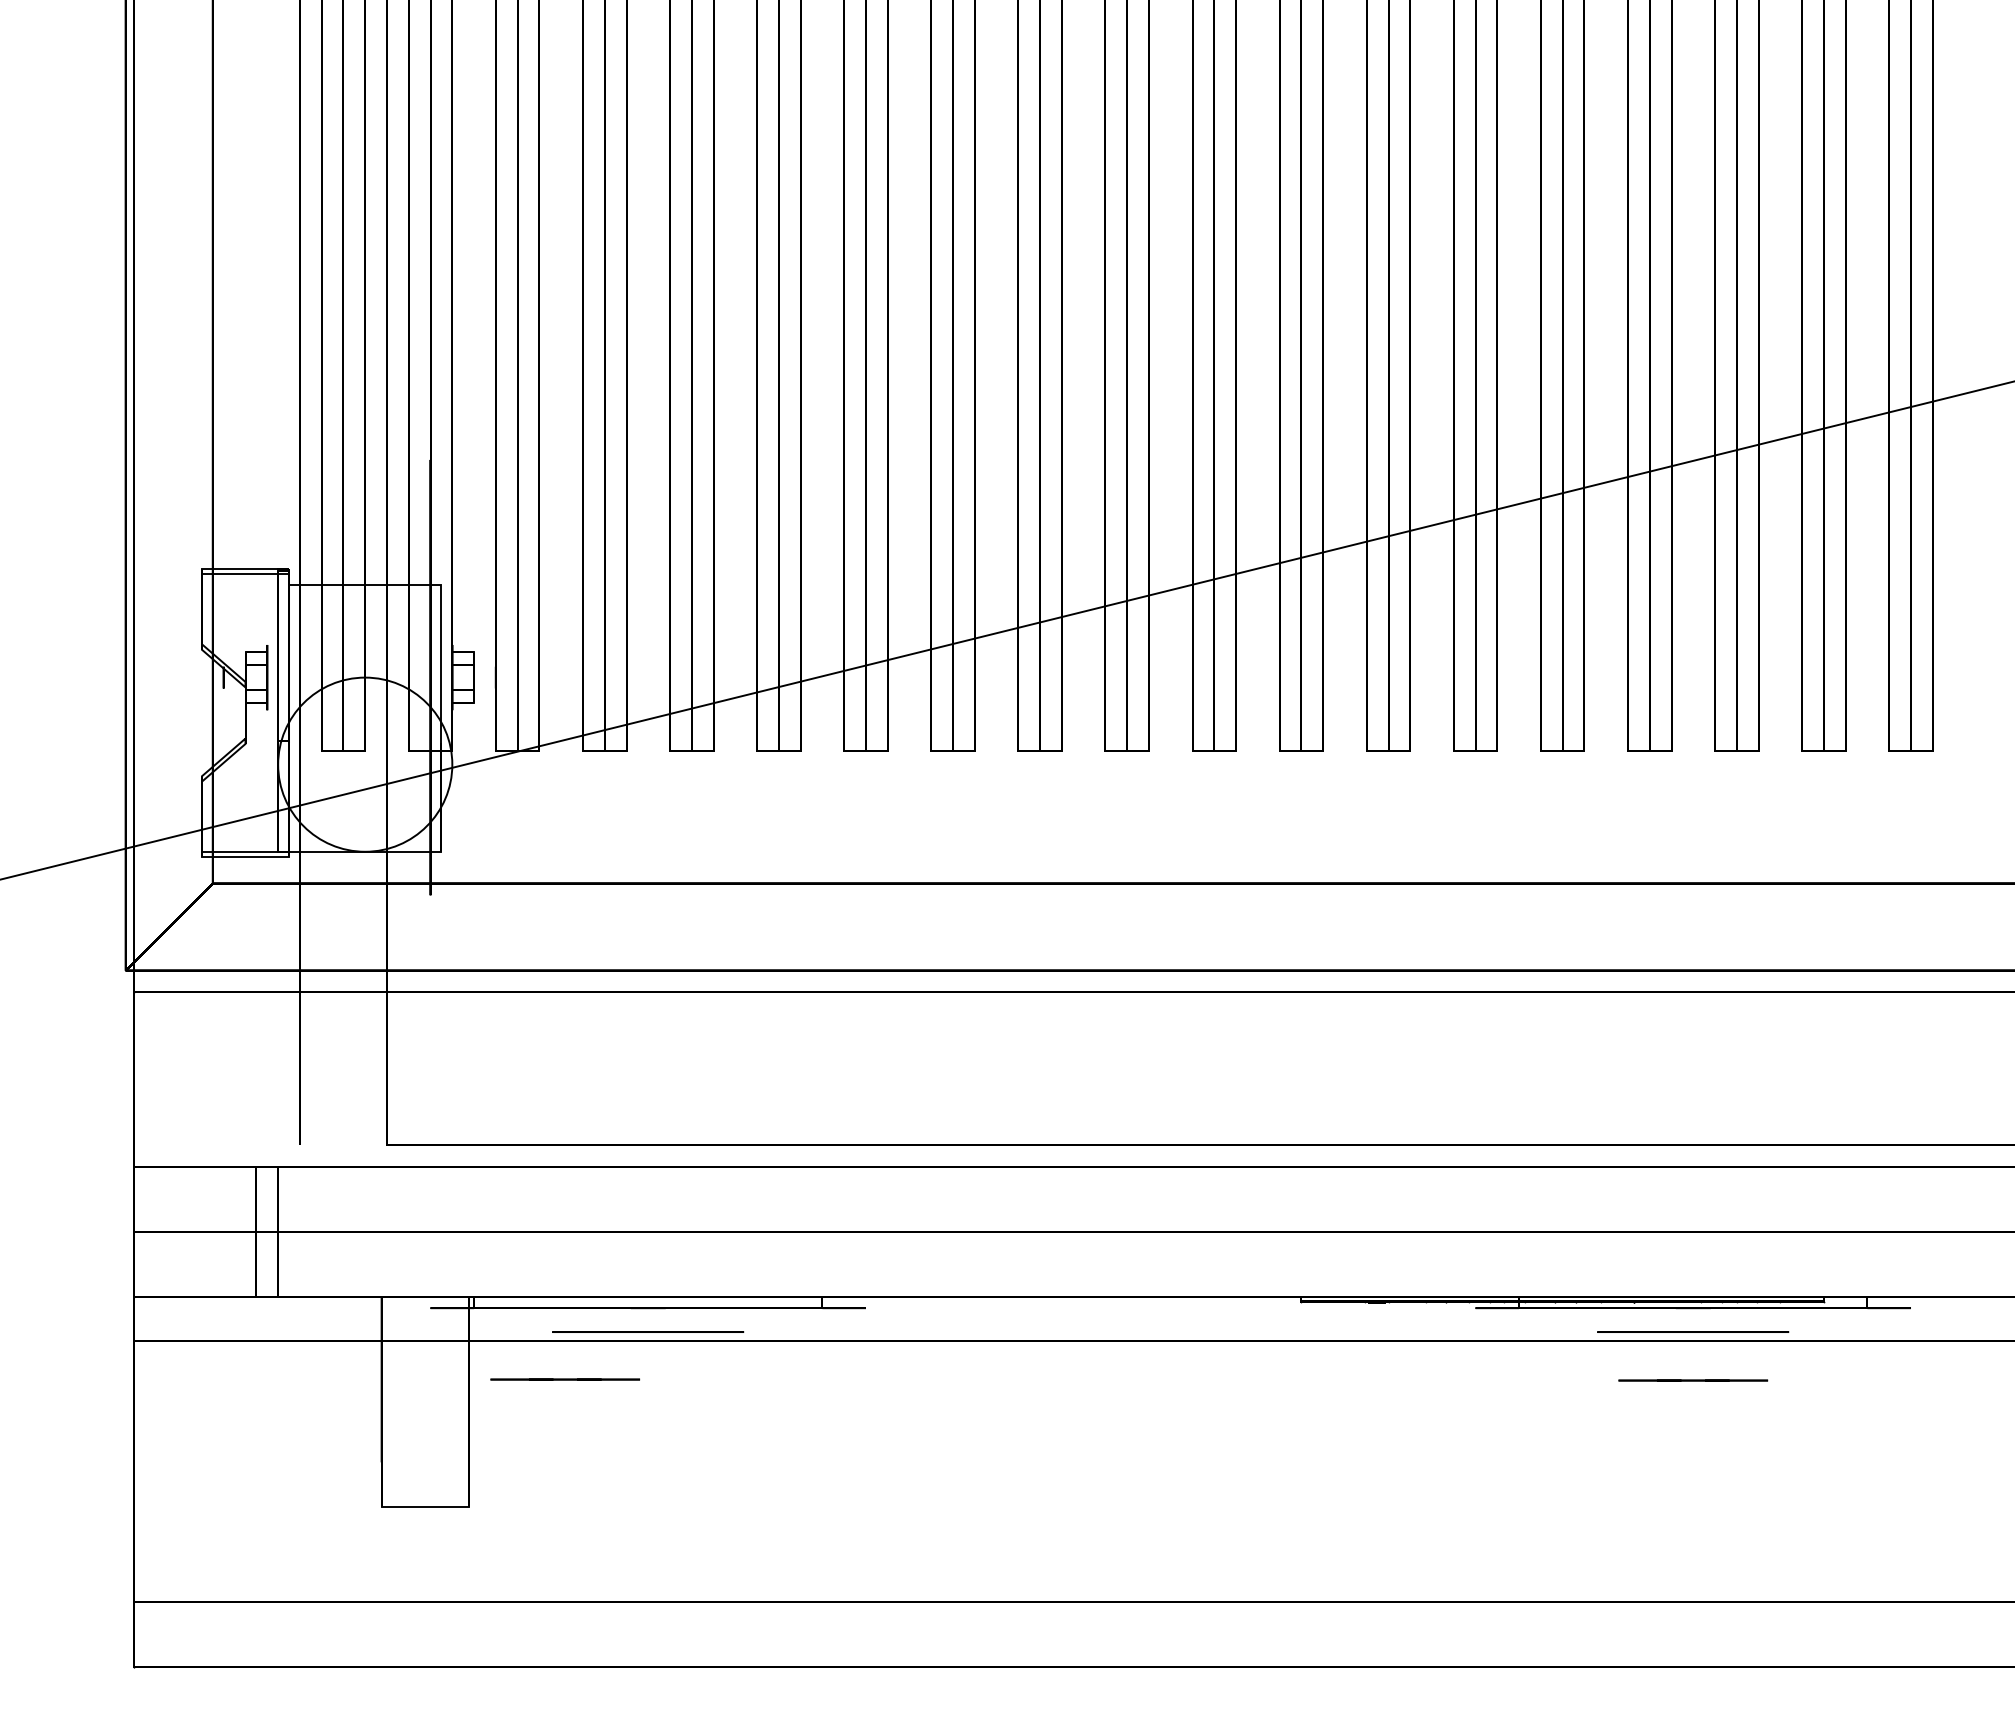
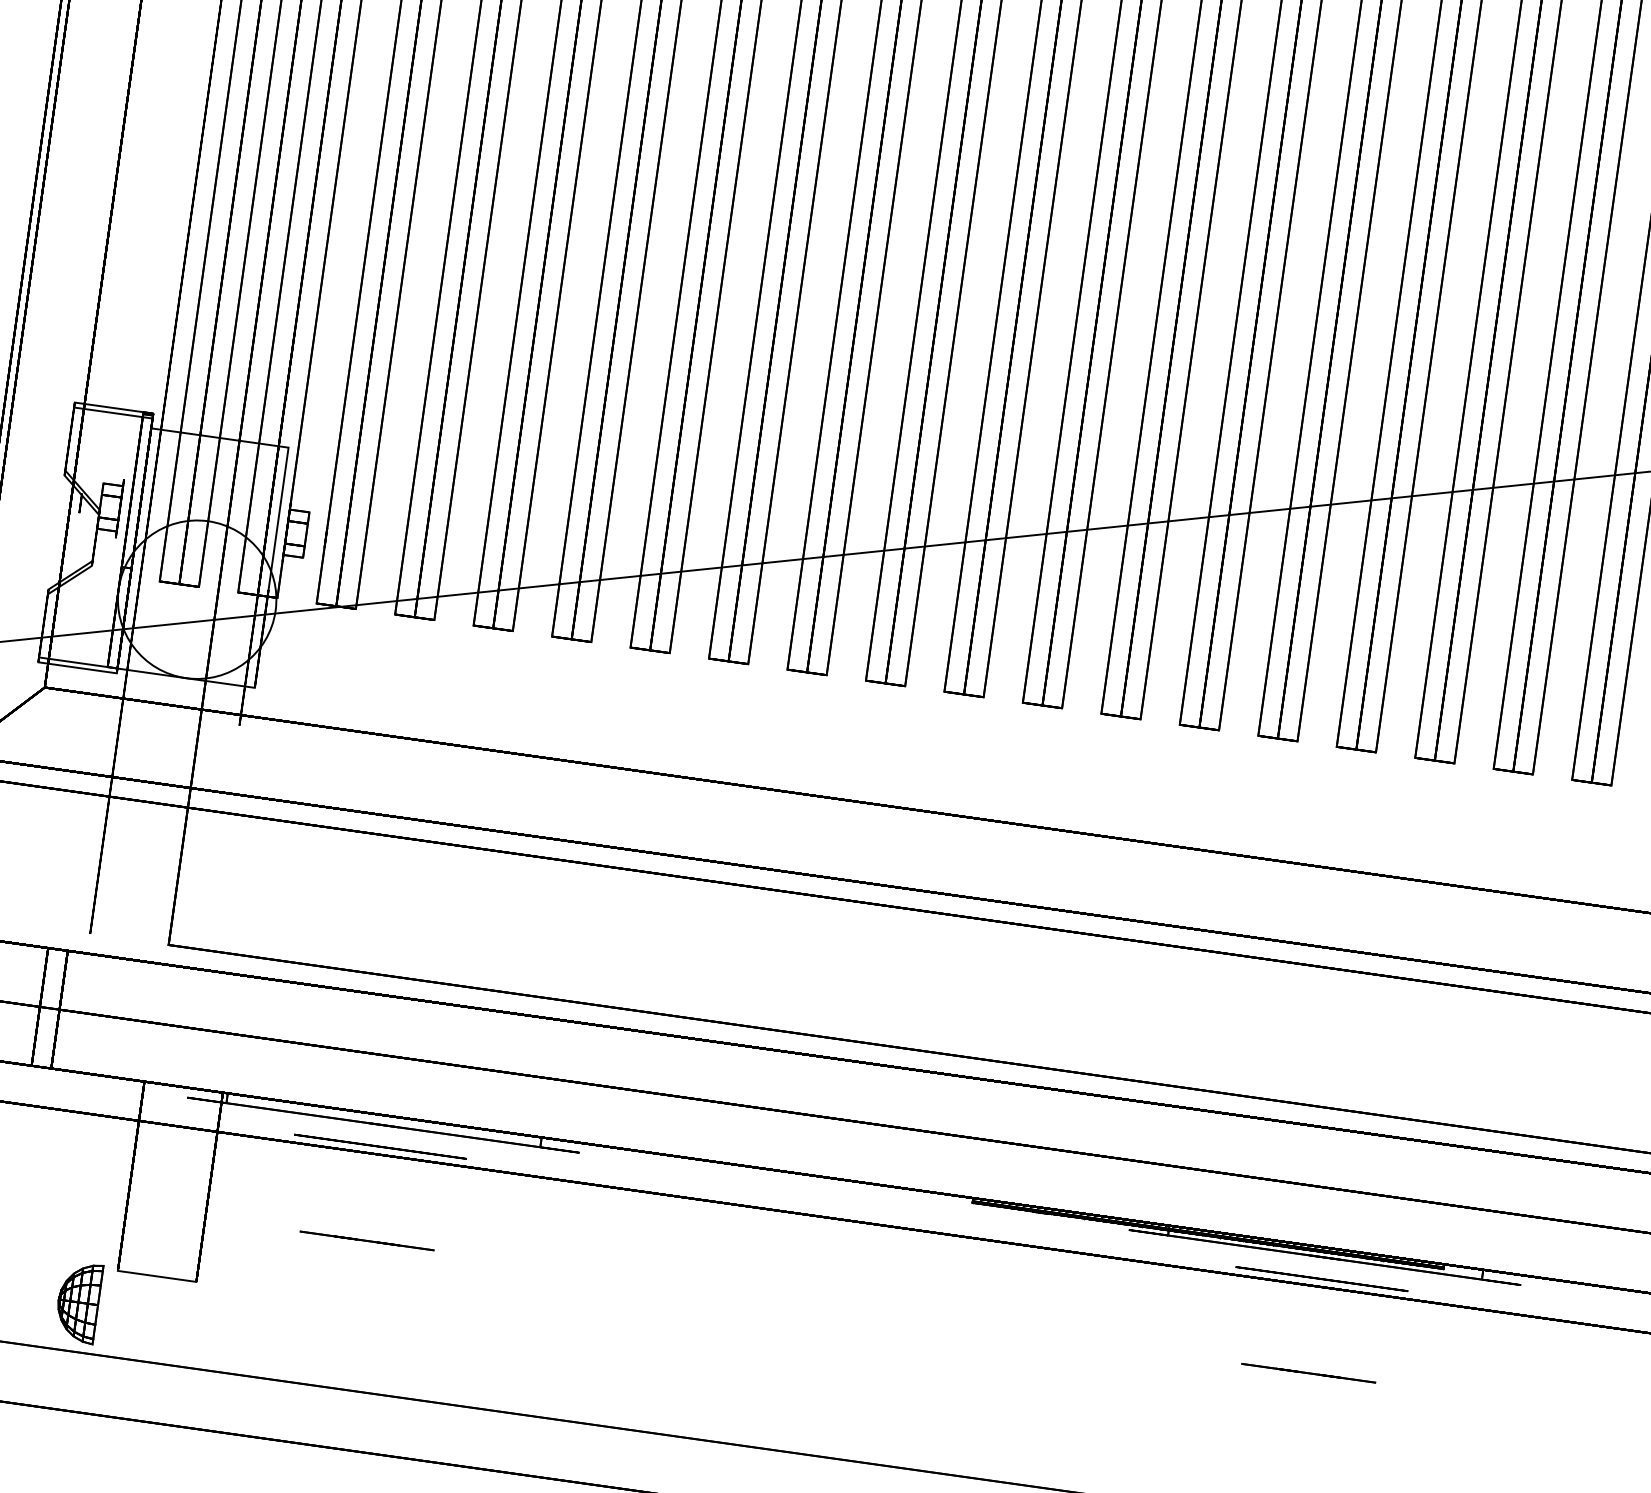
line: (565, 1379) -> (367, 1240), moved
line: (1693, 1380) -> (1308, 1373), moved
part: (343, 1547) -> (78, 1302), added

